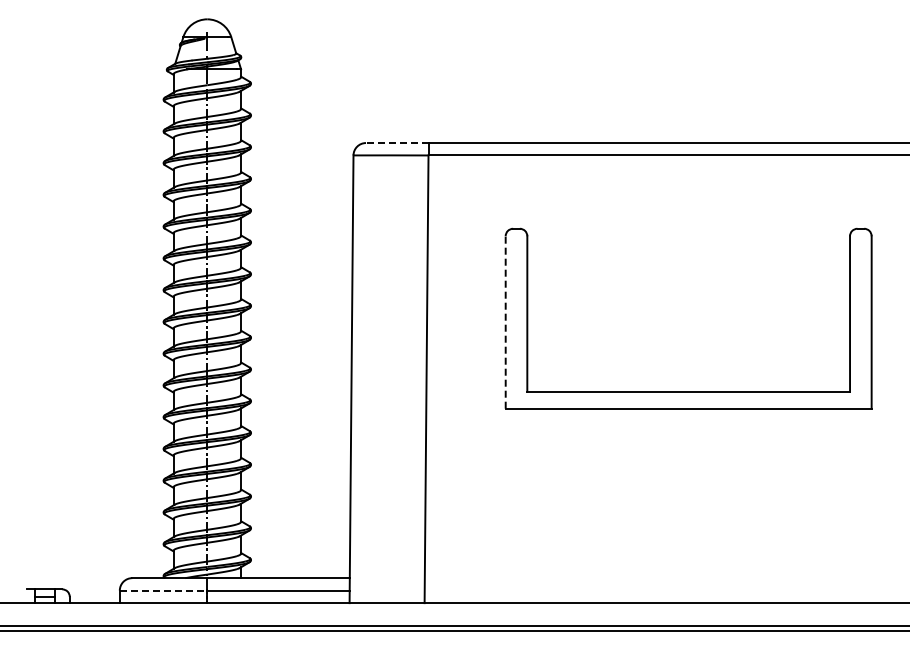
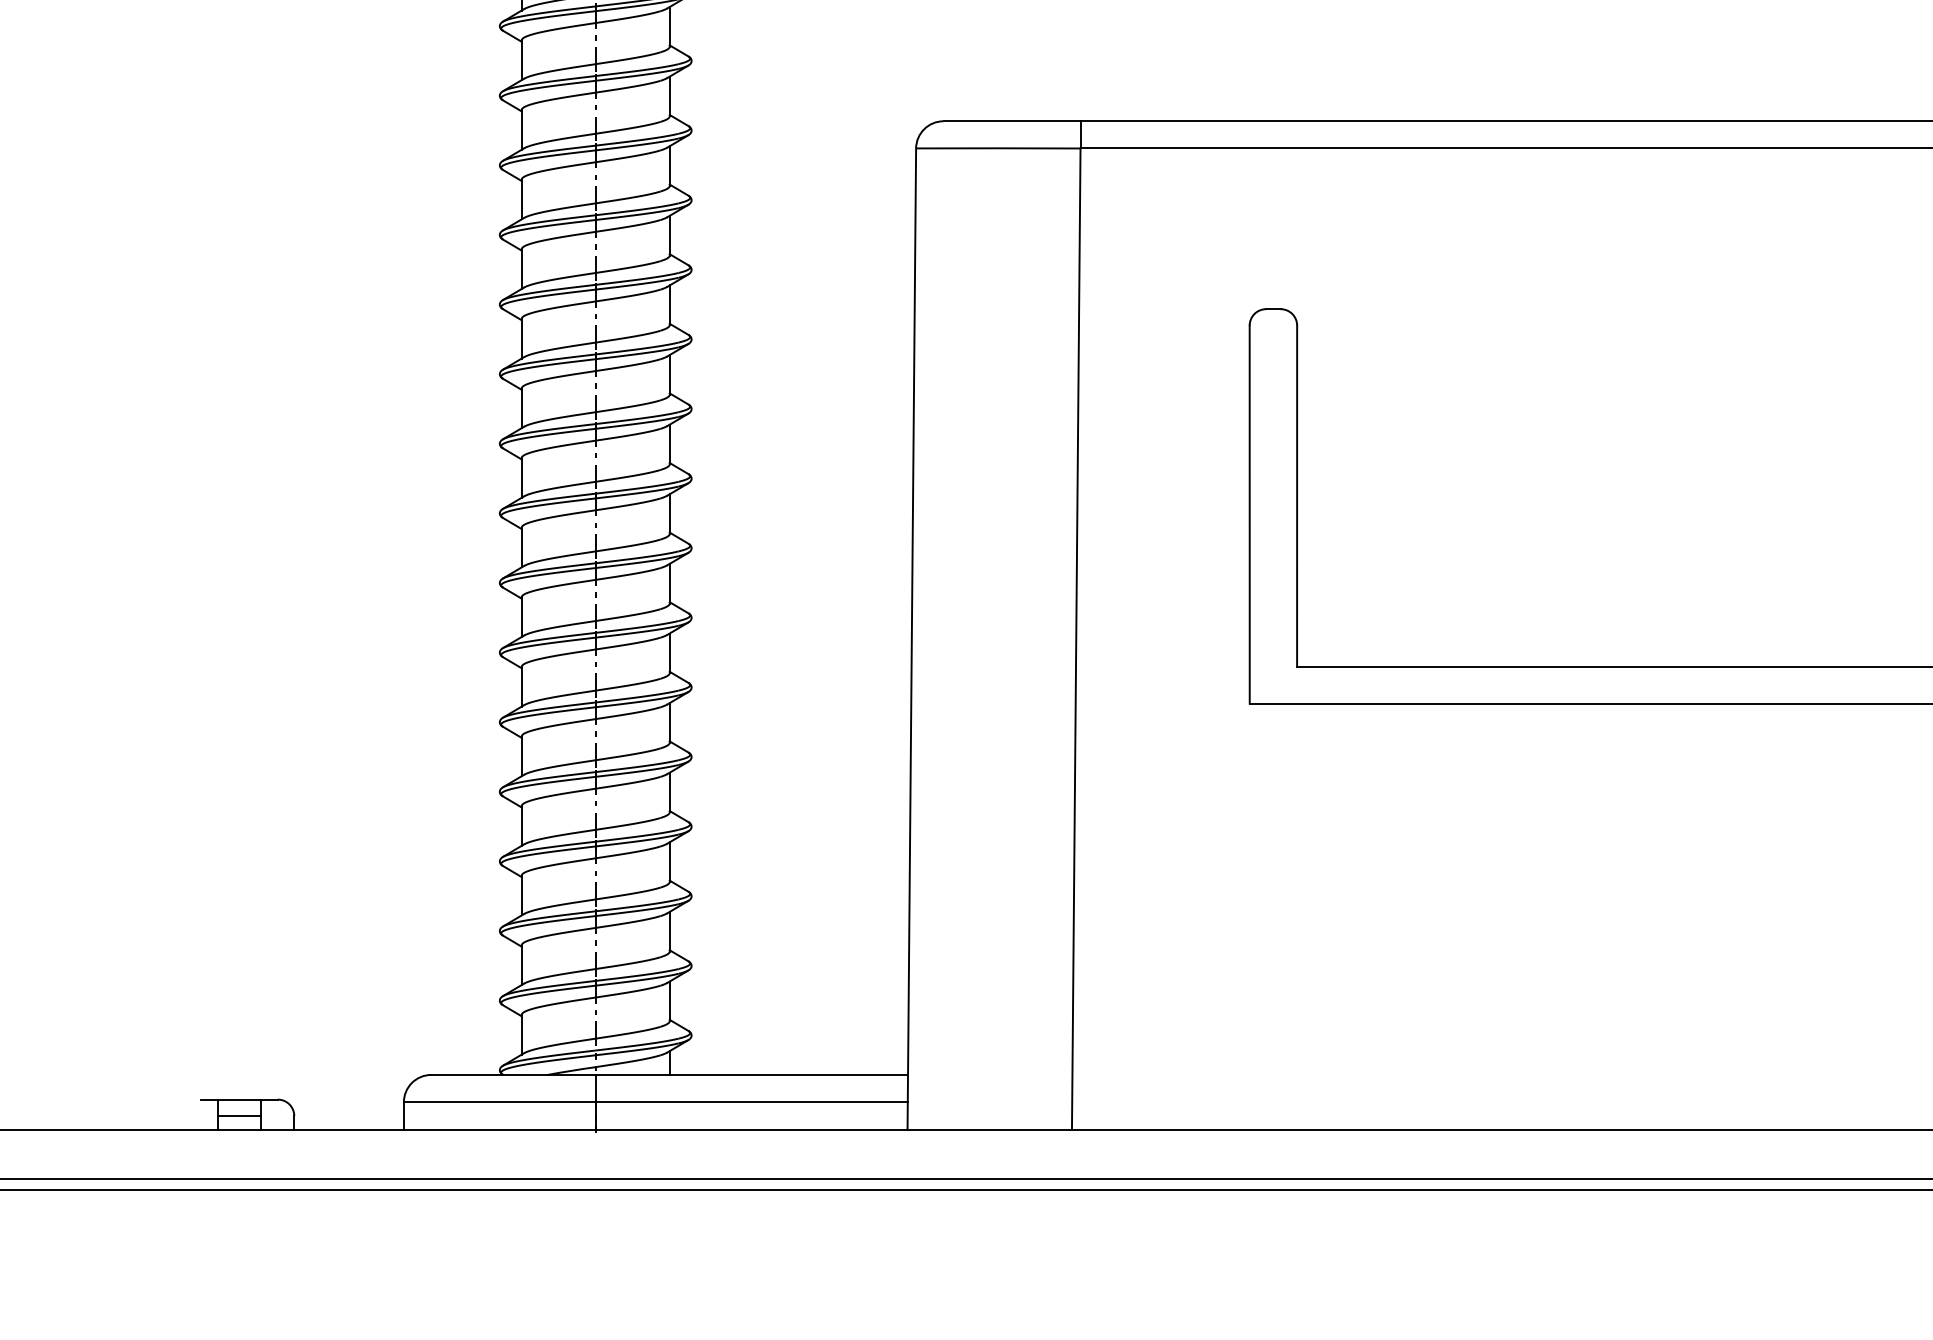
line: (396, 143) -> (1010, 122), dashed -> solid
line: (505, 321) -> (1249, 512), dashed -> solid
line: (163, 590) -> (499, 1102), dashed -> solid

